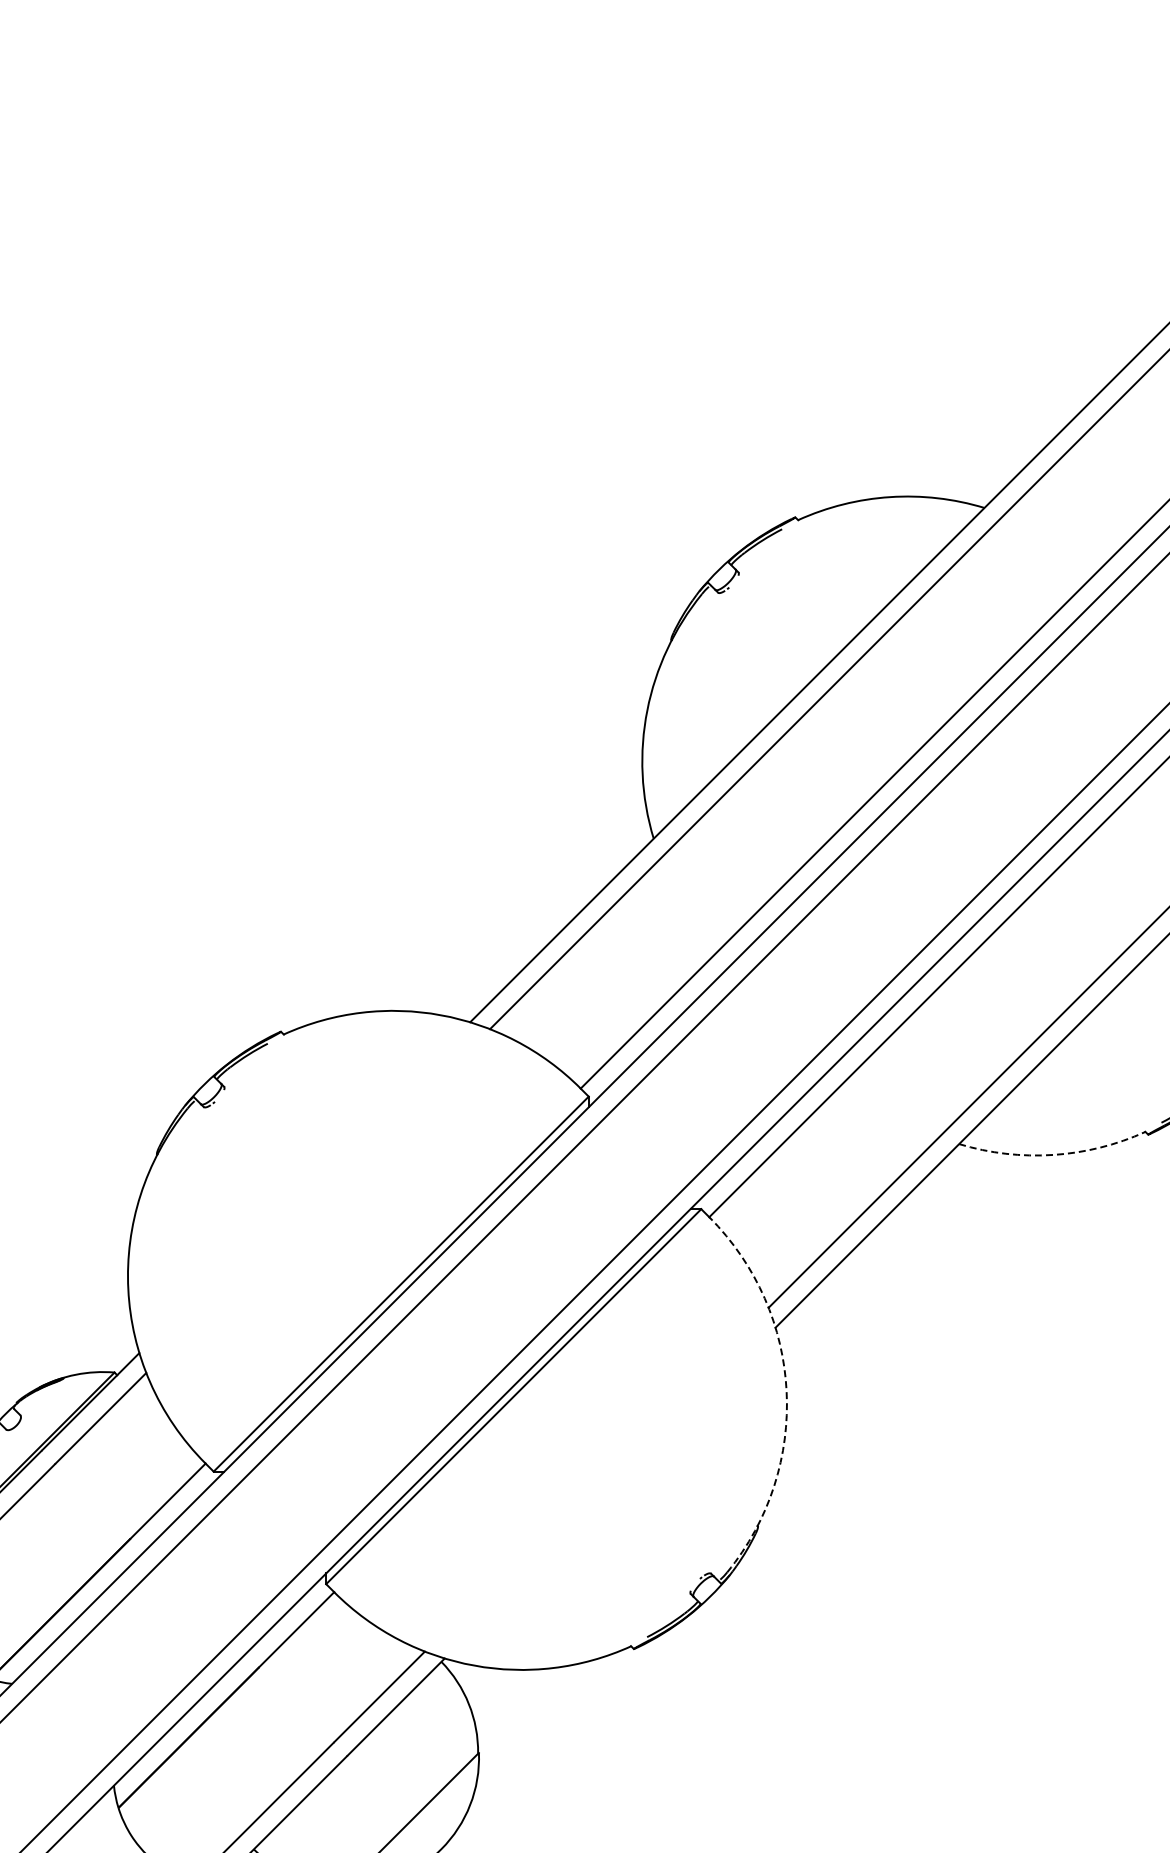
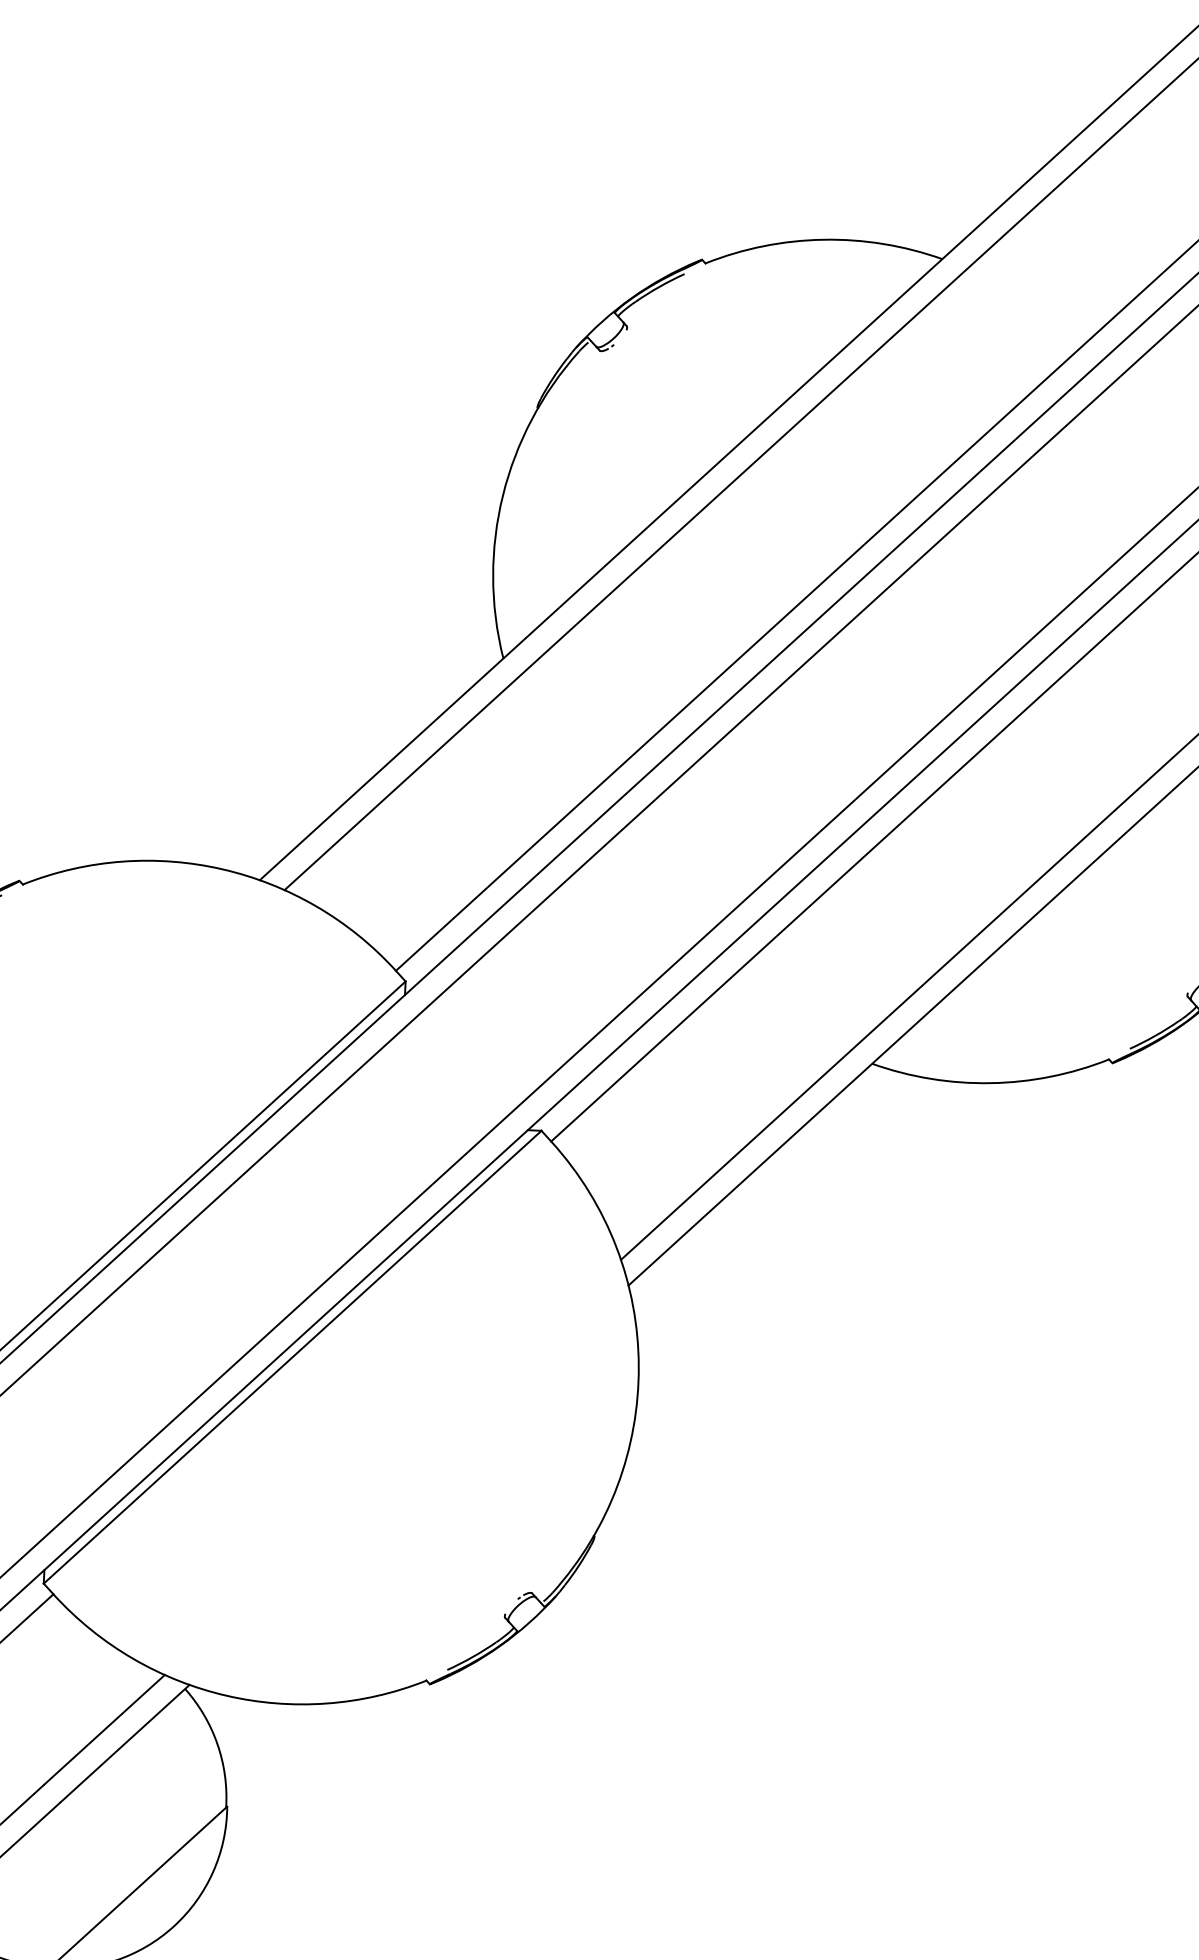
arc: (1053, 1154) -> (991, 1082), dashed -> solid
arc: (786, 1391) -> (638, 1366), dashed -> solid

